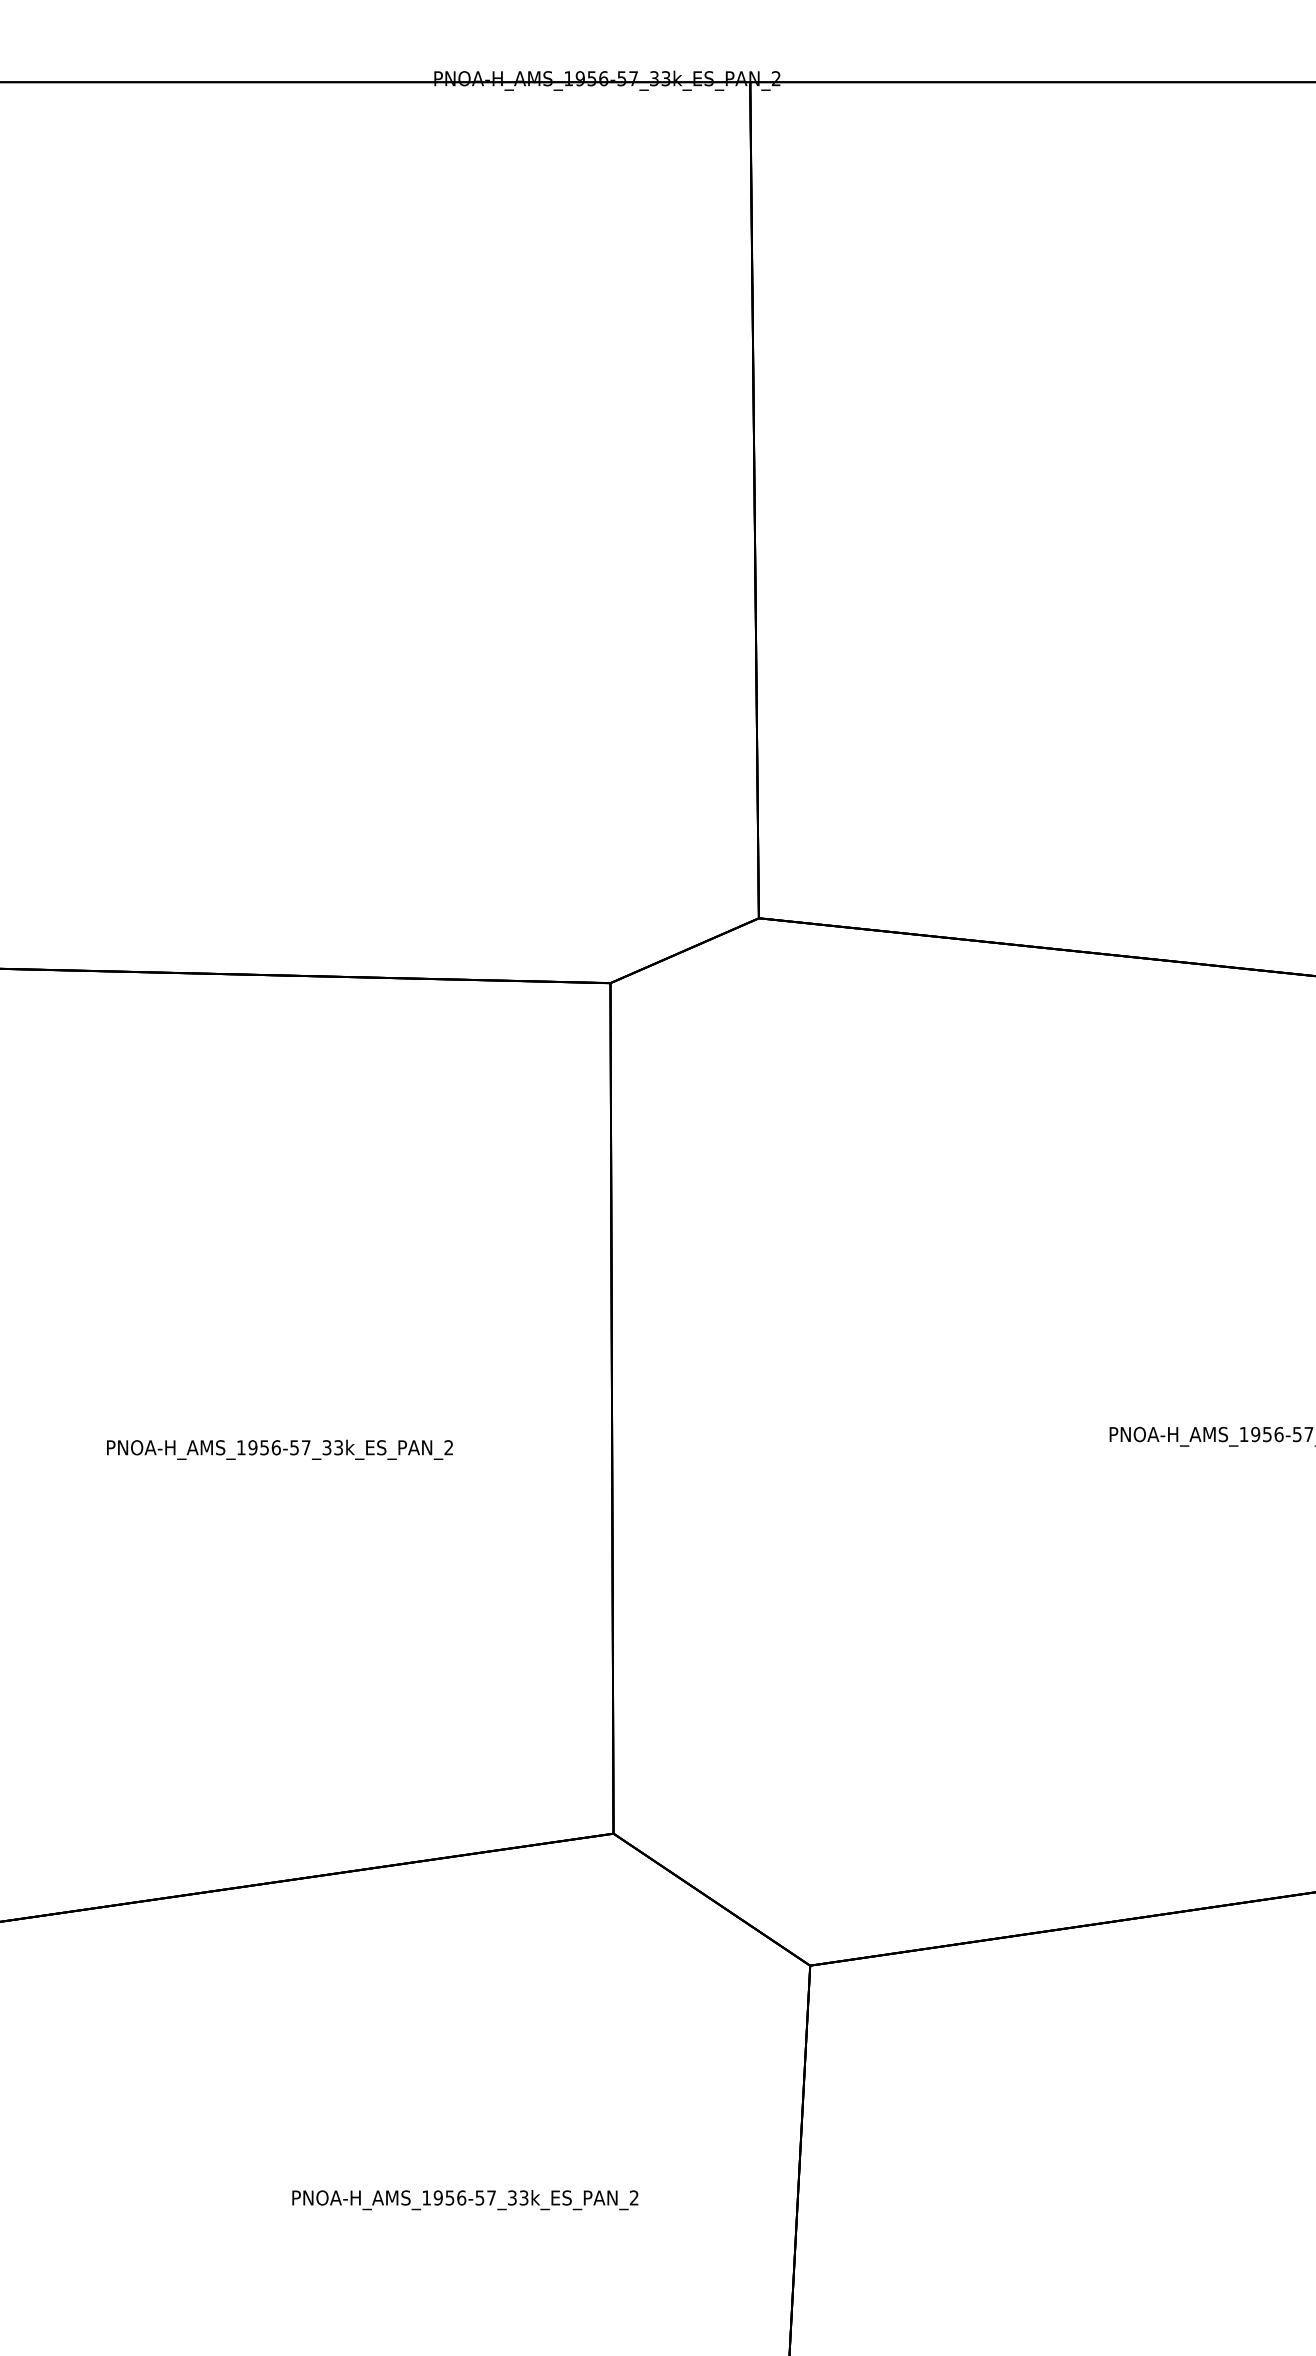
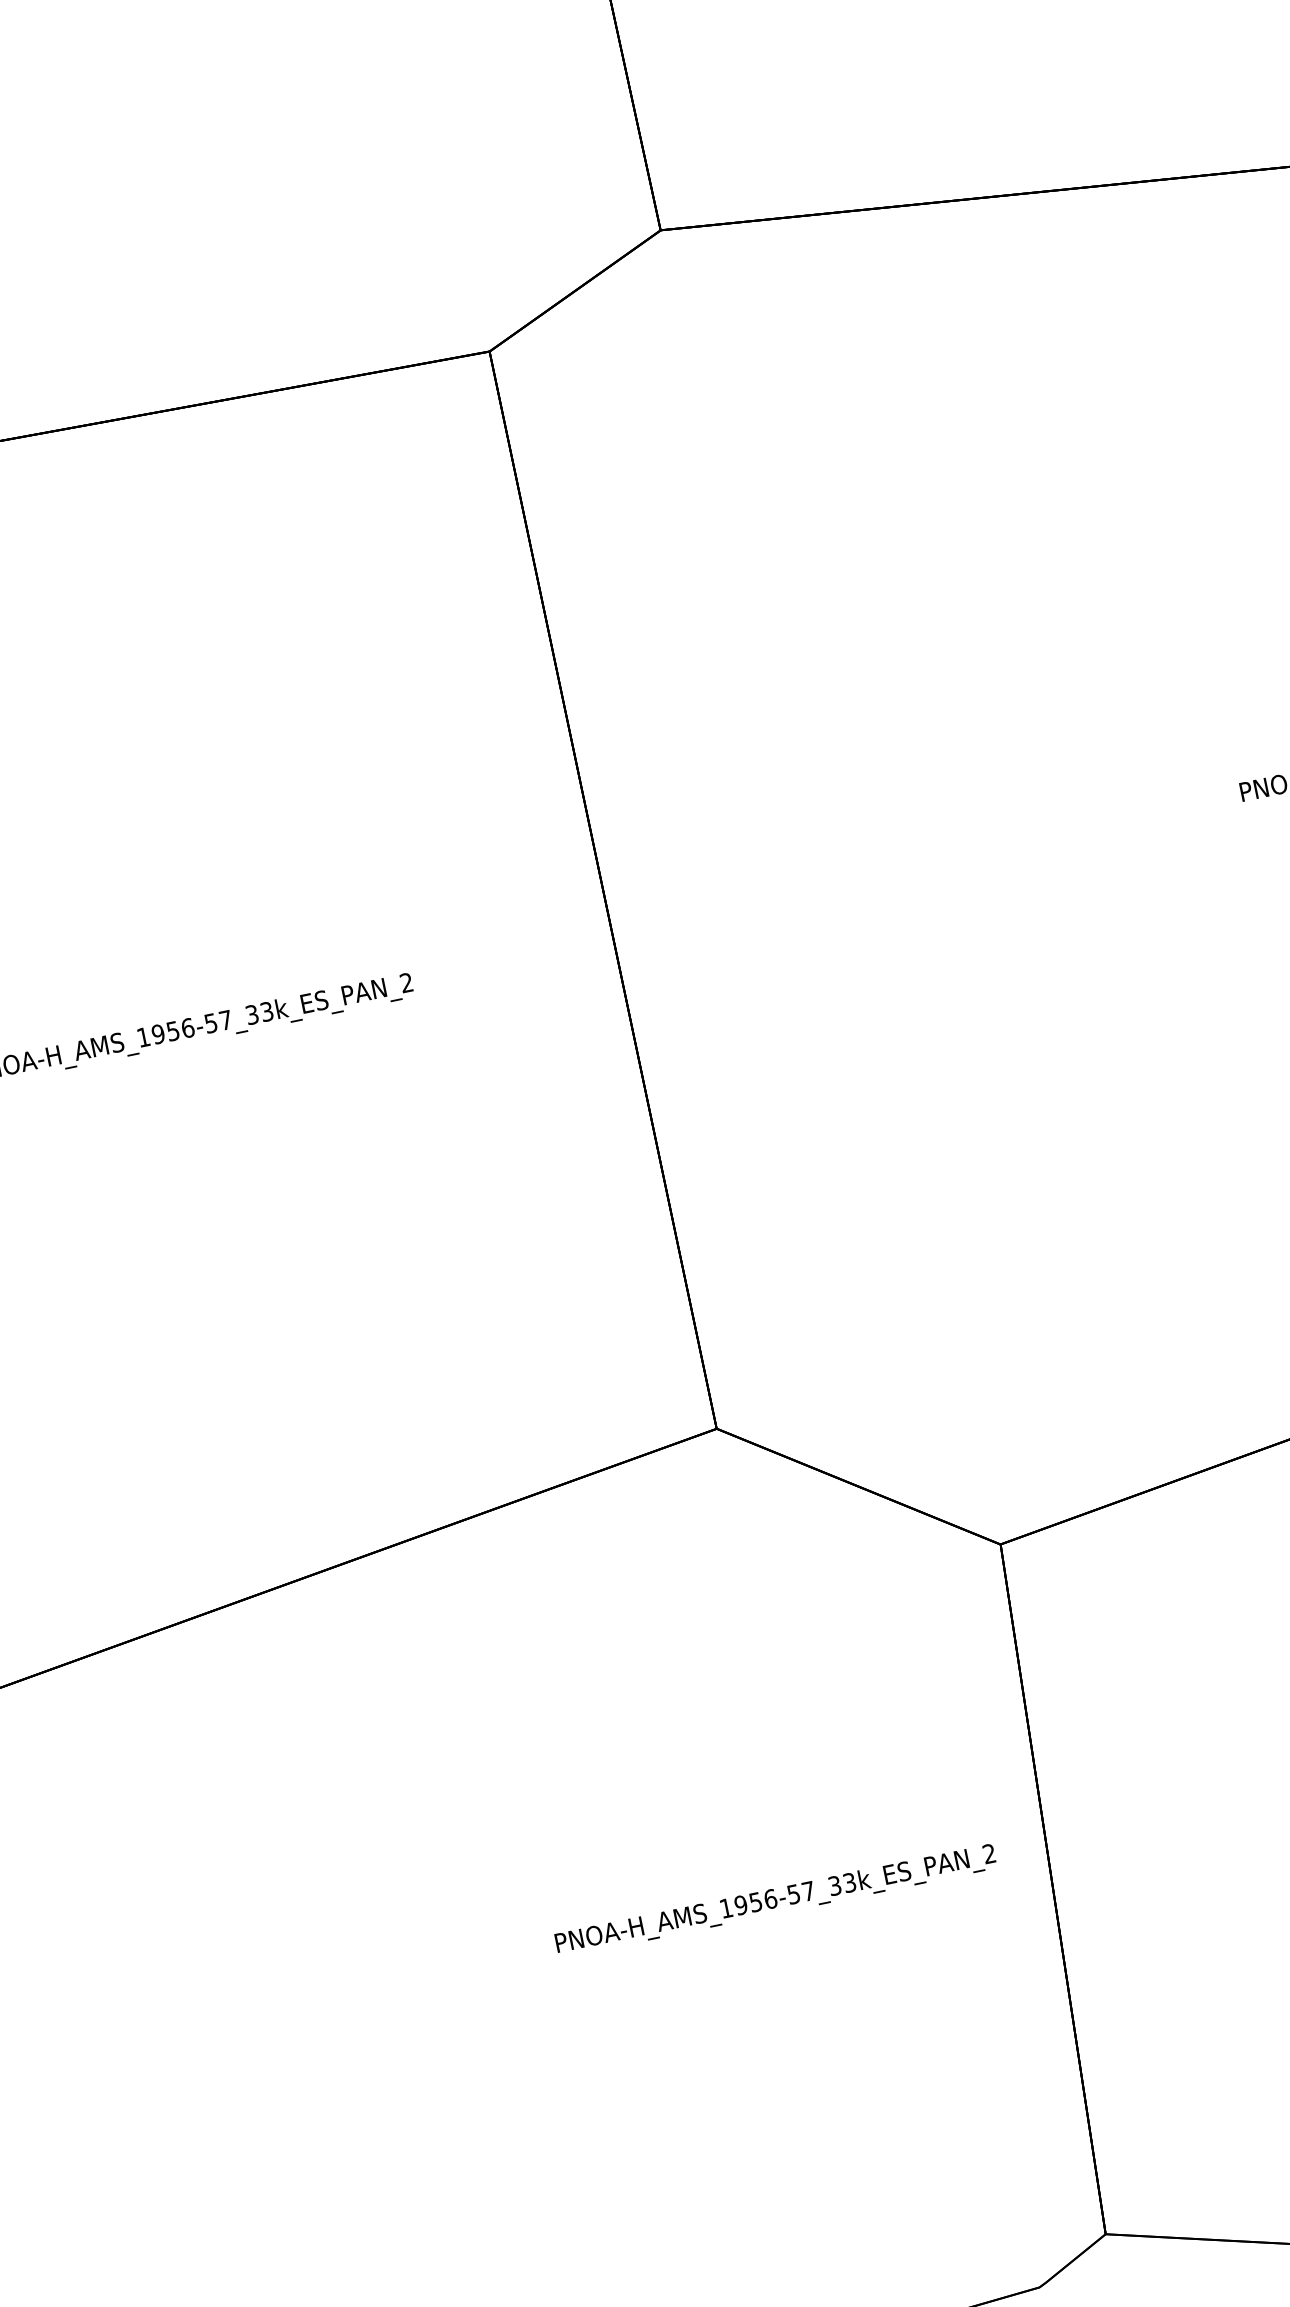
text: (465, 2200) -> (776, 1901), moved

